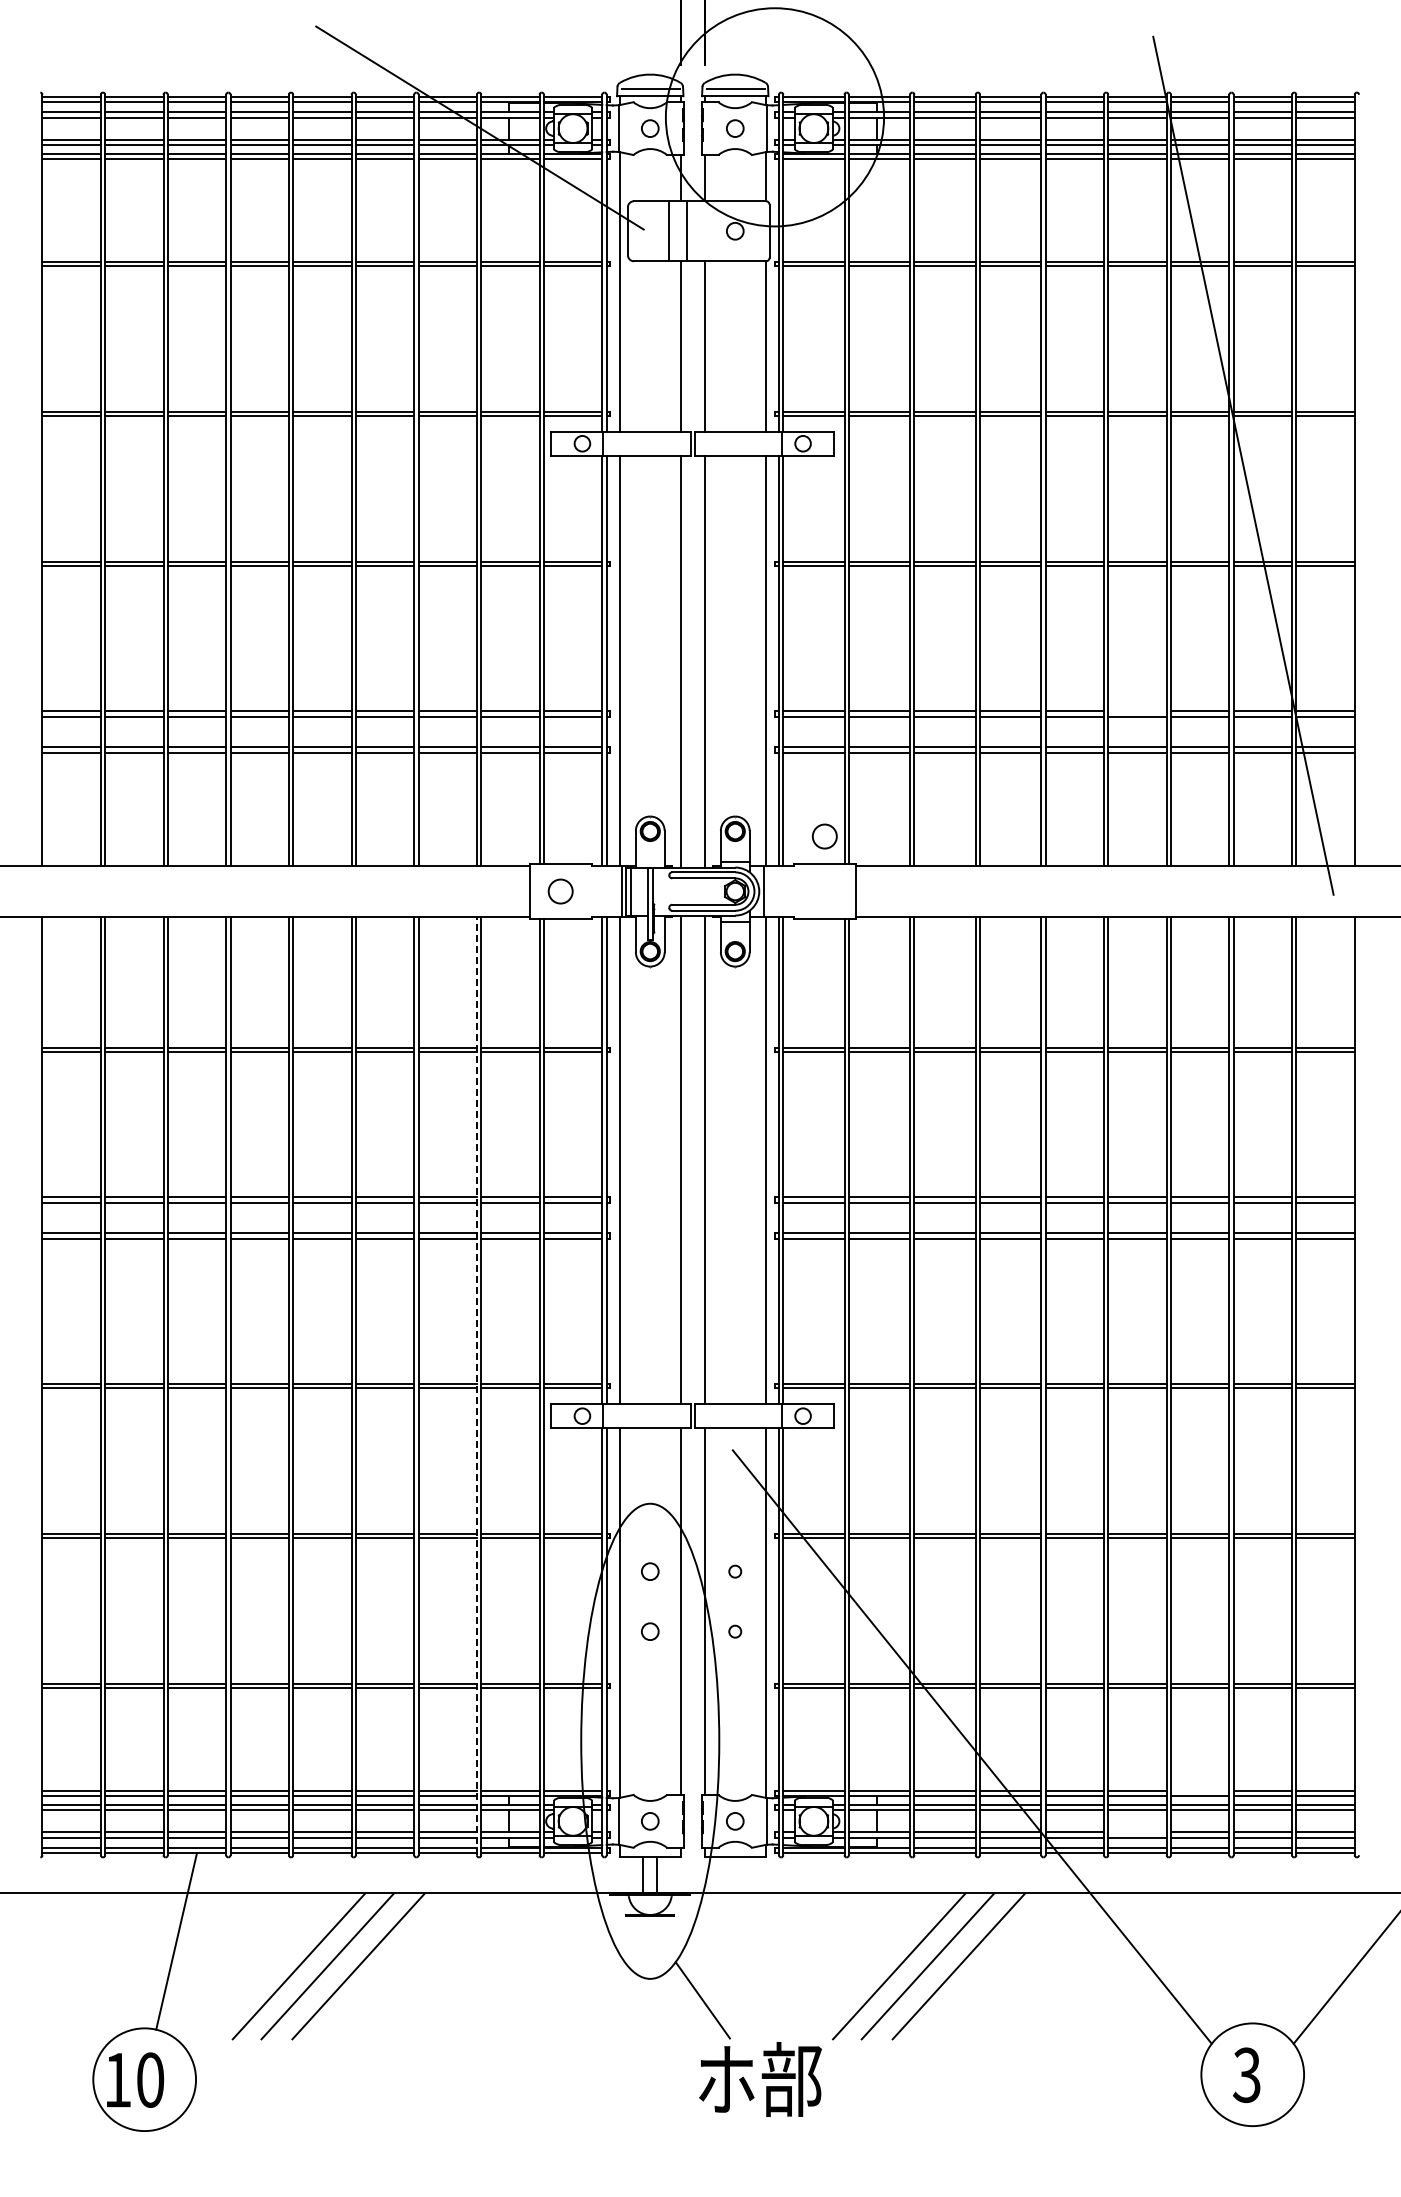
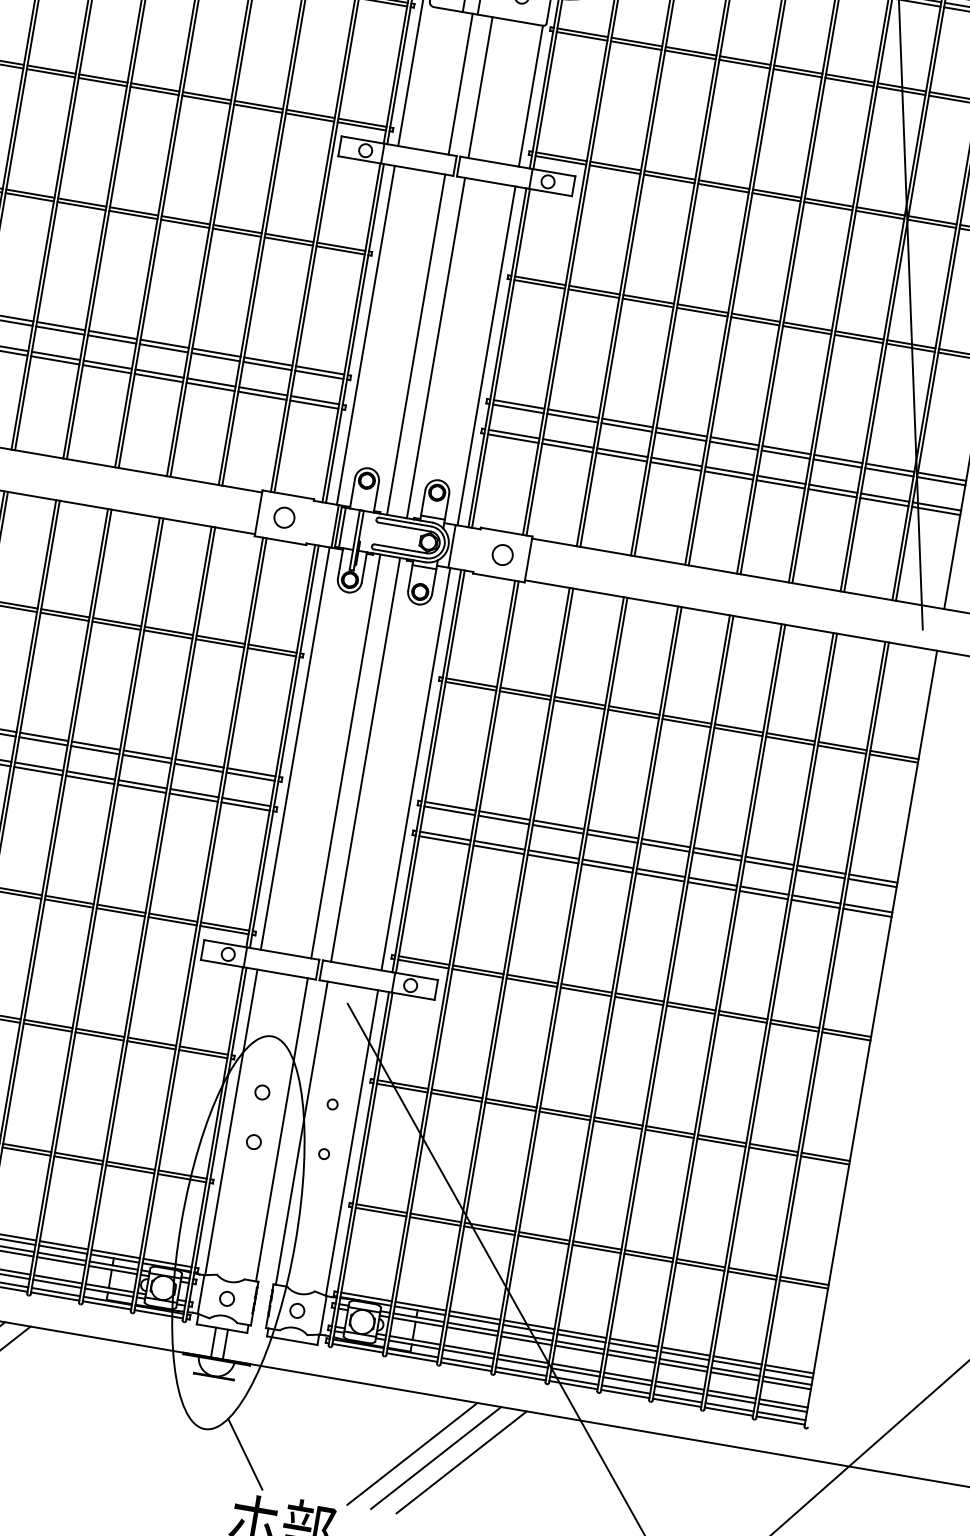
line: (1137, 711) -> (786, 450), added
circle: (824, 836) -> (502, 554), moved
line: (476, 1385) -> (145, 914), dashed -> solid
line: (1199, 1791) -> (685, 1351), added
line: (1137, 1832) -> (628, 1376), added

